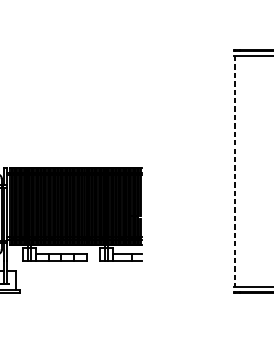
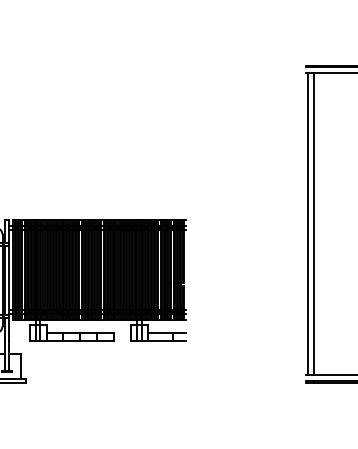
line: (235, 171) -> (307, 224), dashed -> solid
line: (239, 171) -> (313, 224), added

